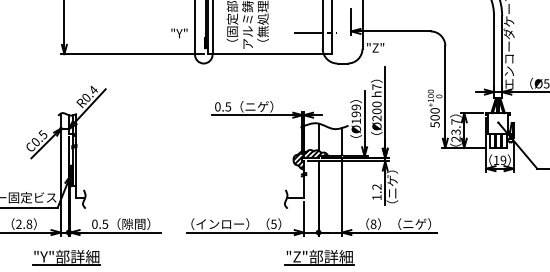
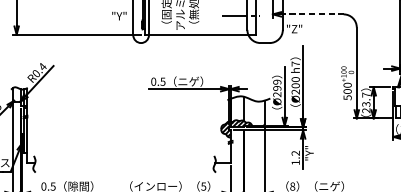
line: (394, 31) -> (311, 14), solid -> dashed
text: (355, 121) -> (276, 94), Ø199 -> Ø299
text: (392, 186) -> (309, 152), （ニゲ） -> "Y"

